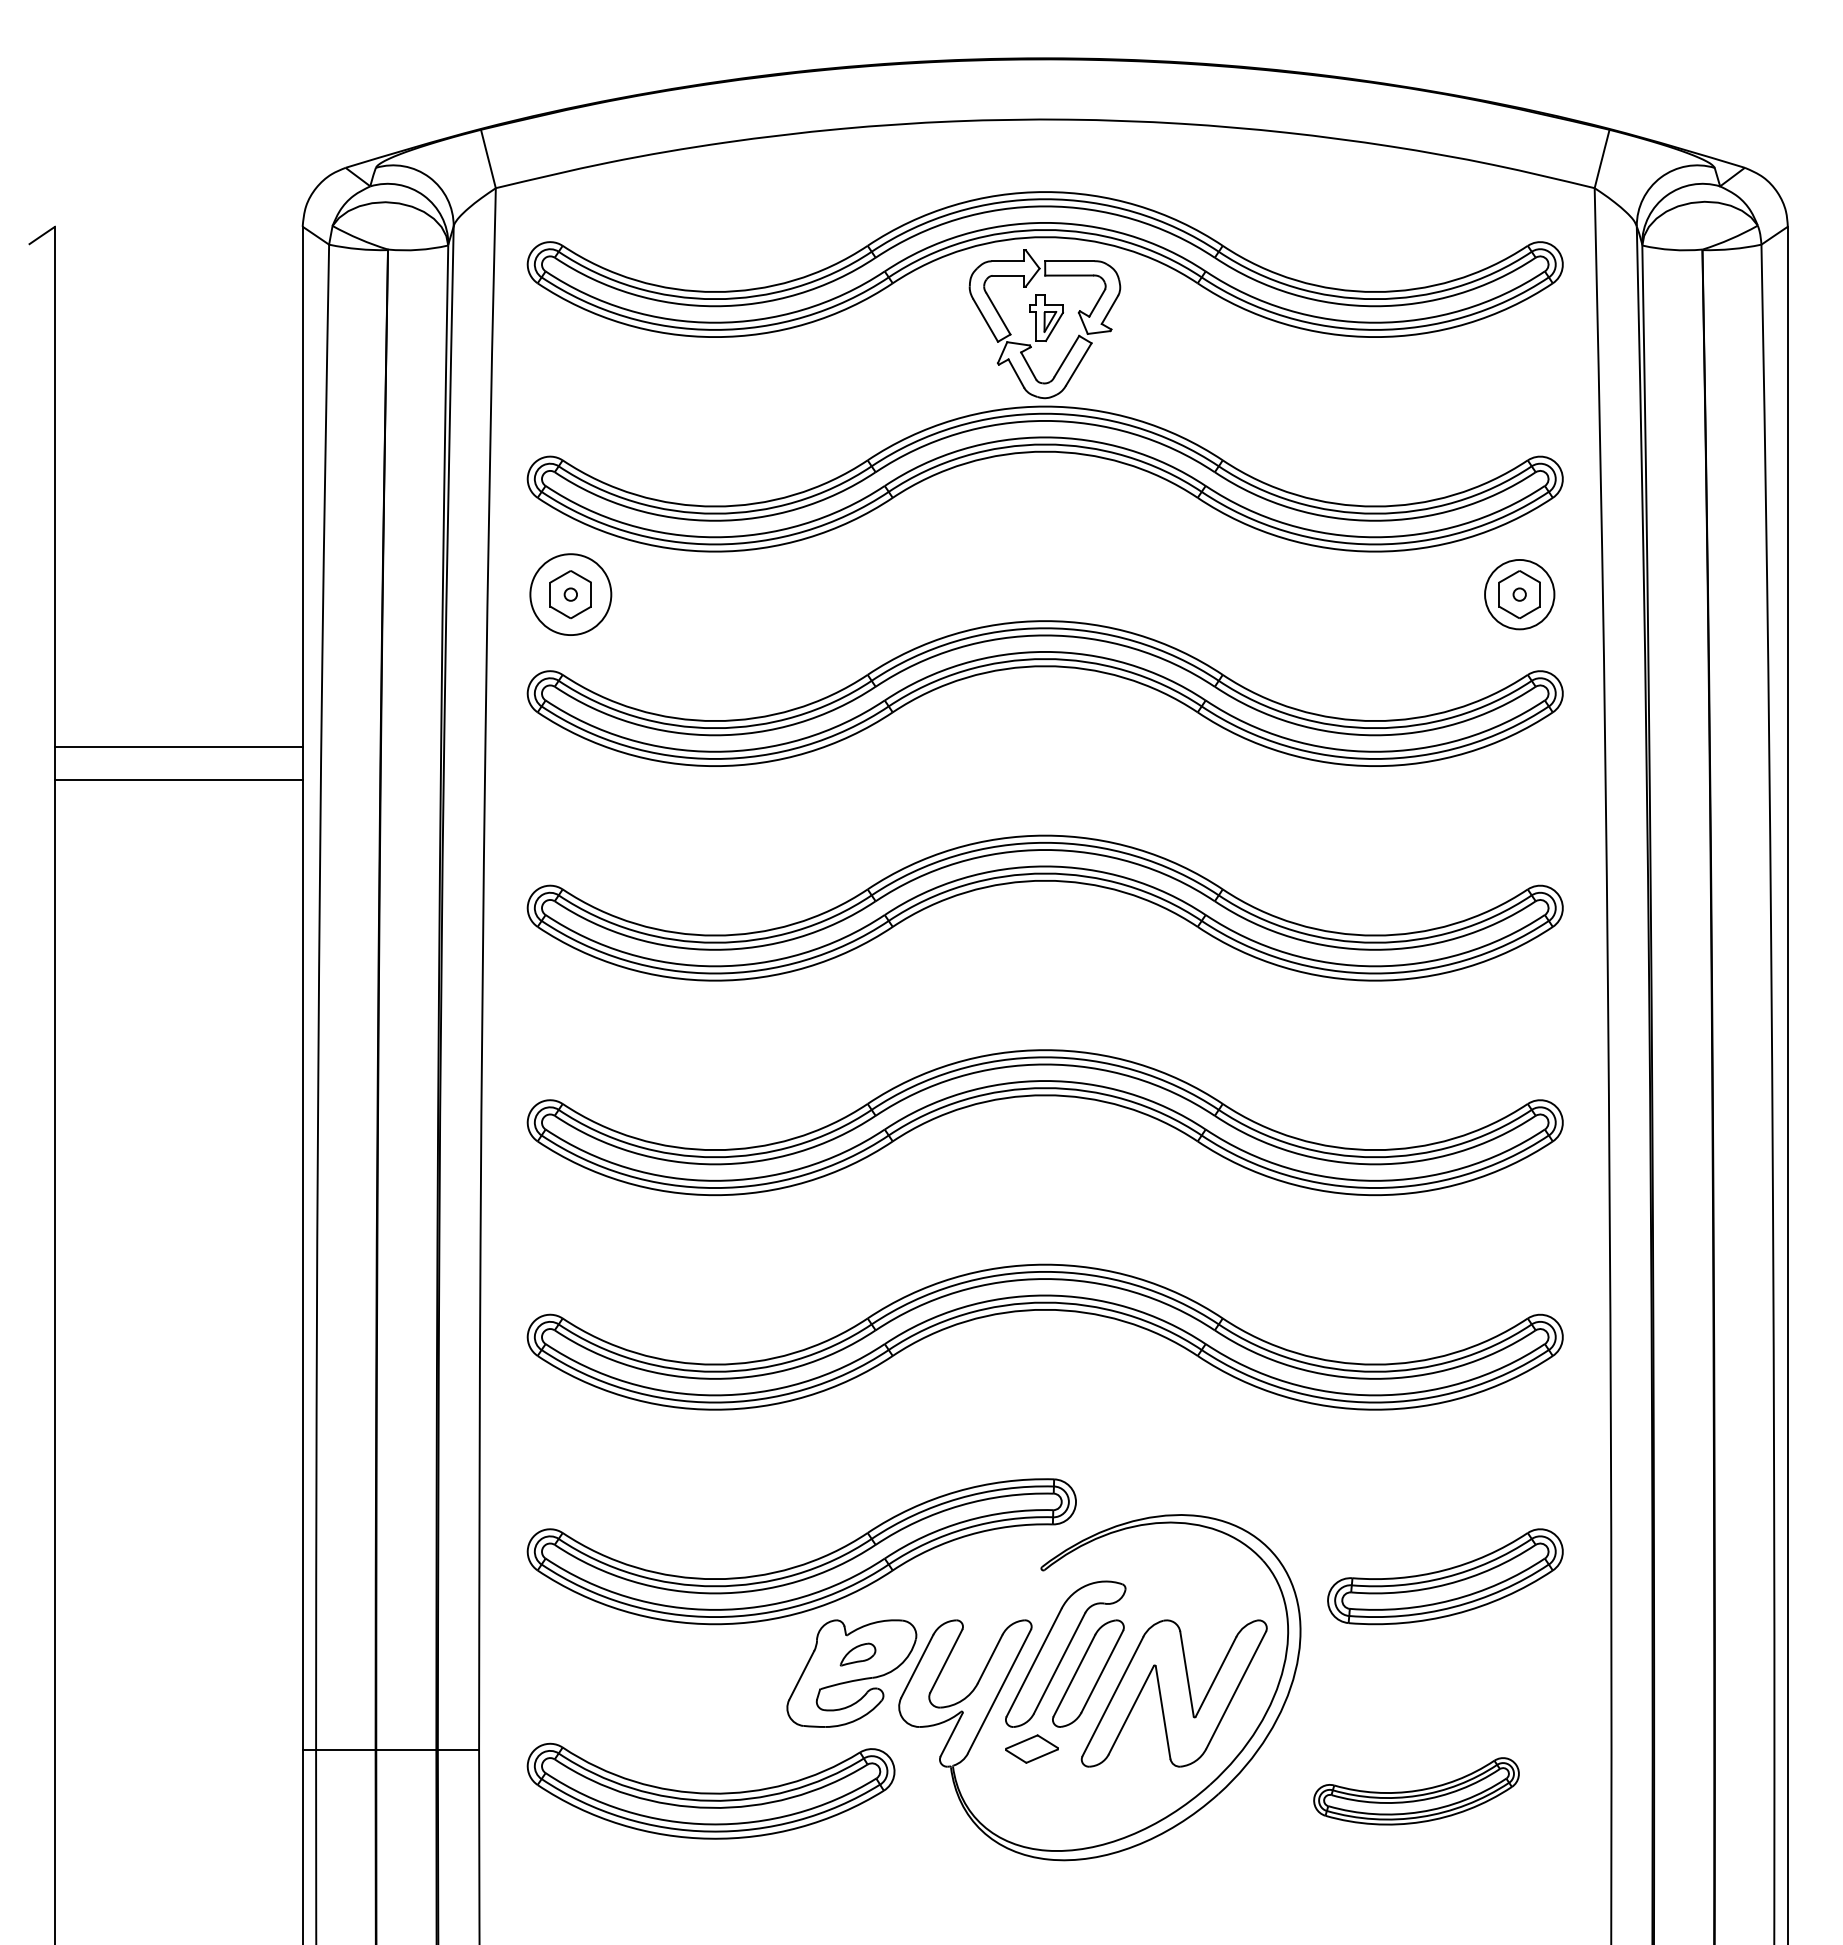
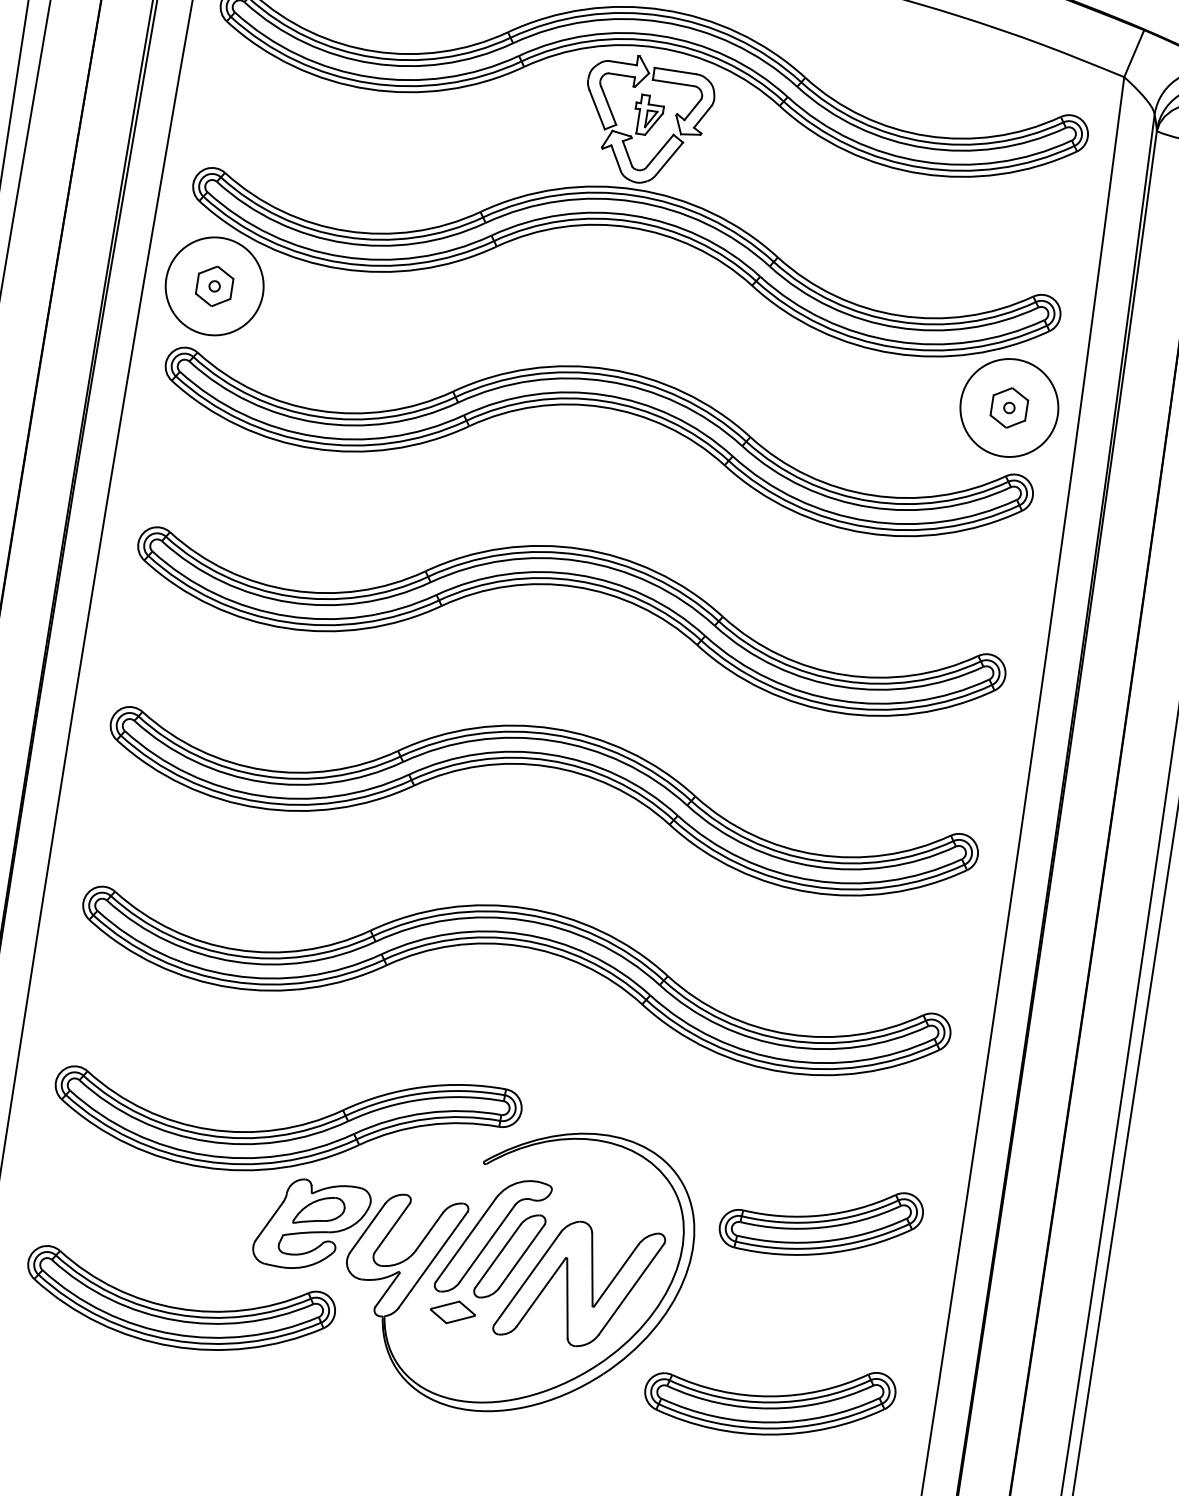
circle: (570, 594) -> (214, 286), size x1.43
circle: (1519, 594) -> (1009, 407), size x1.67
part: (857, 1654) -> (318, 1210), size x1.67
part: (1416, 1791) -> (769, 1397), size x1.43

